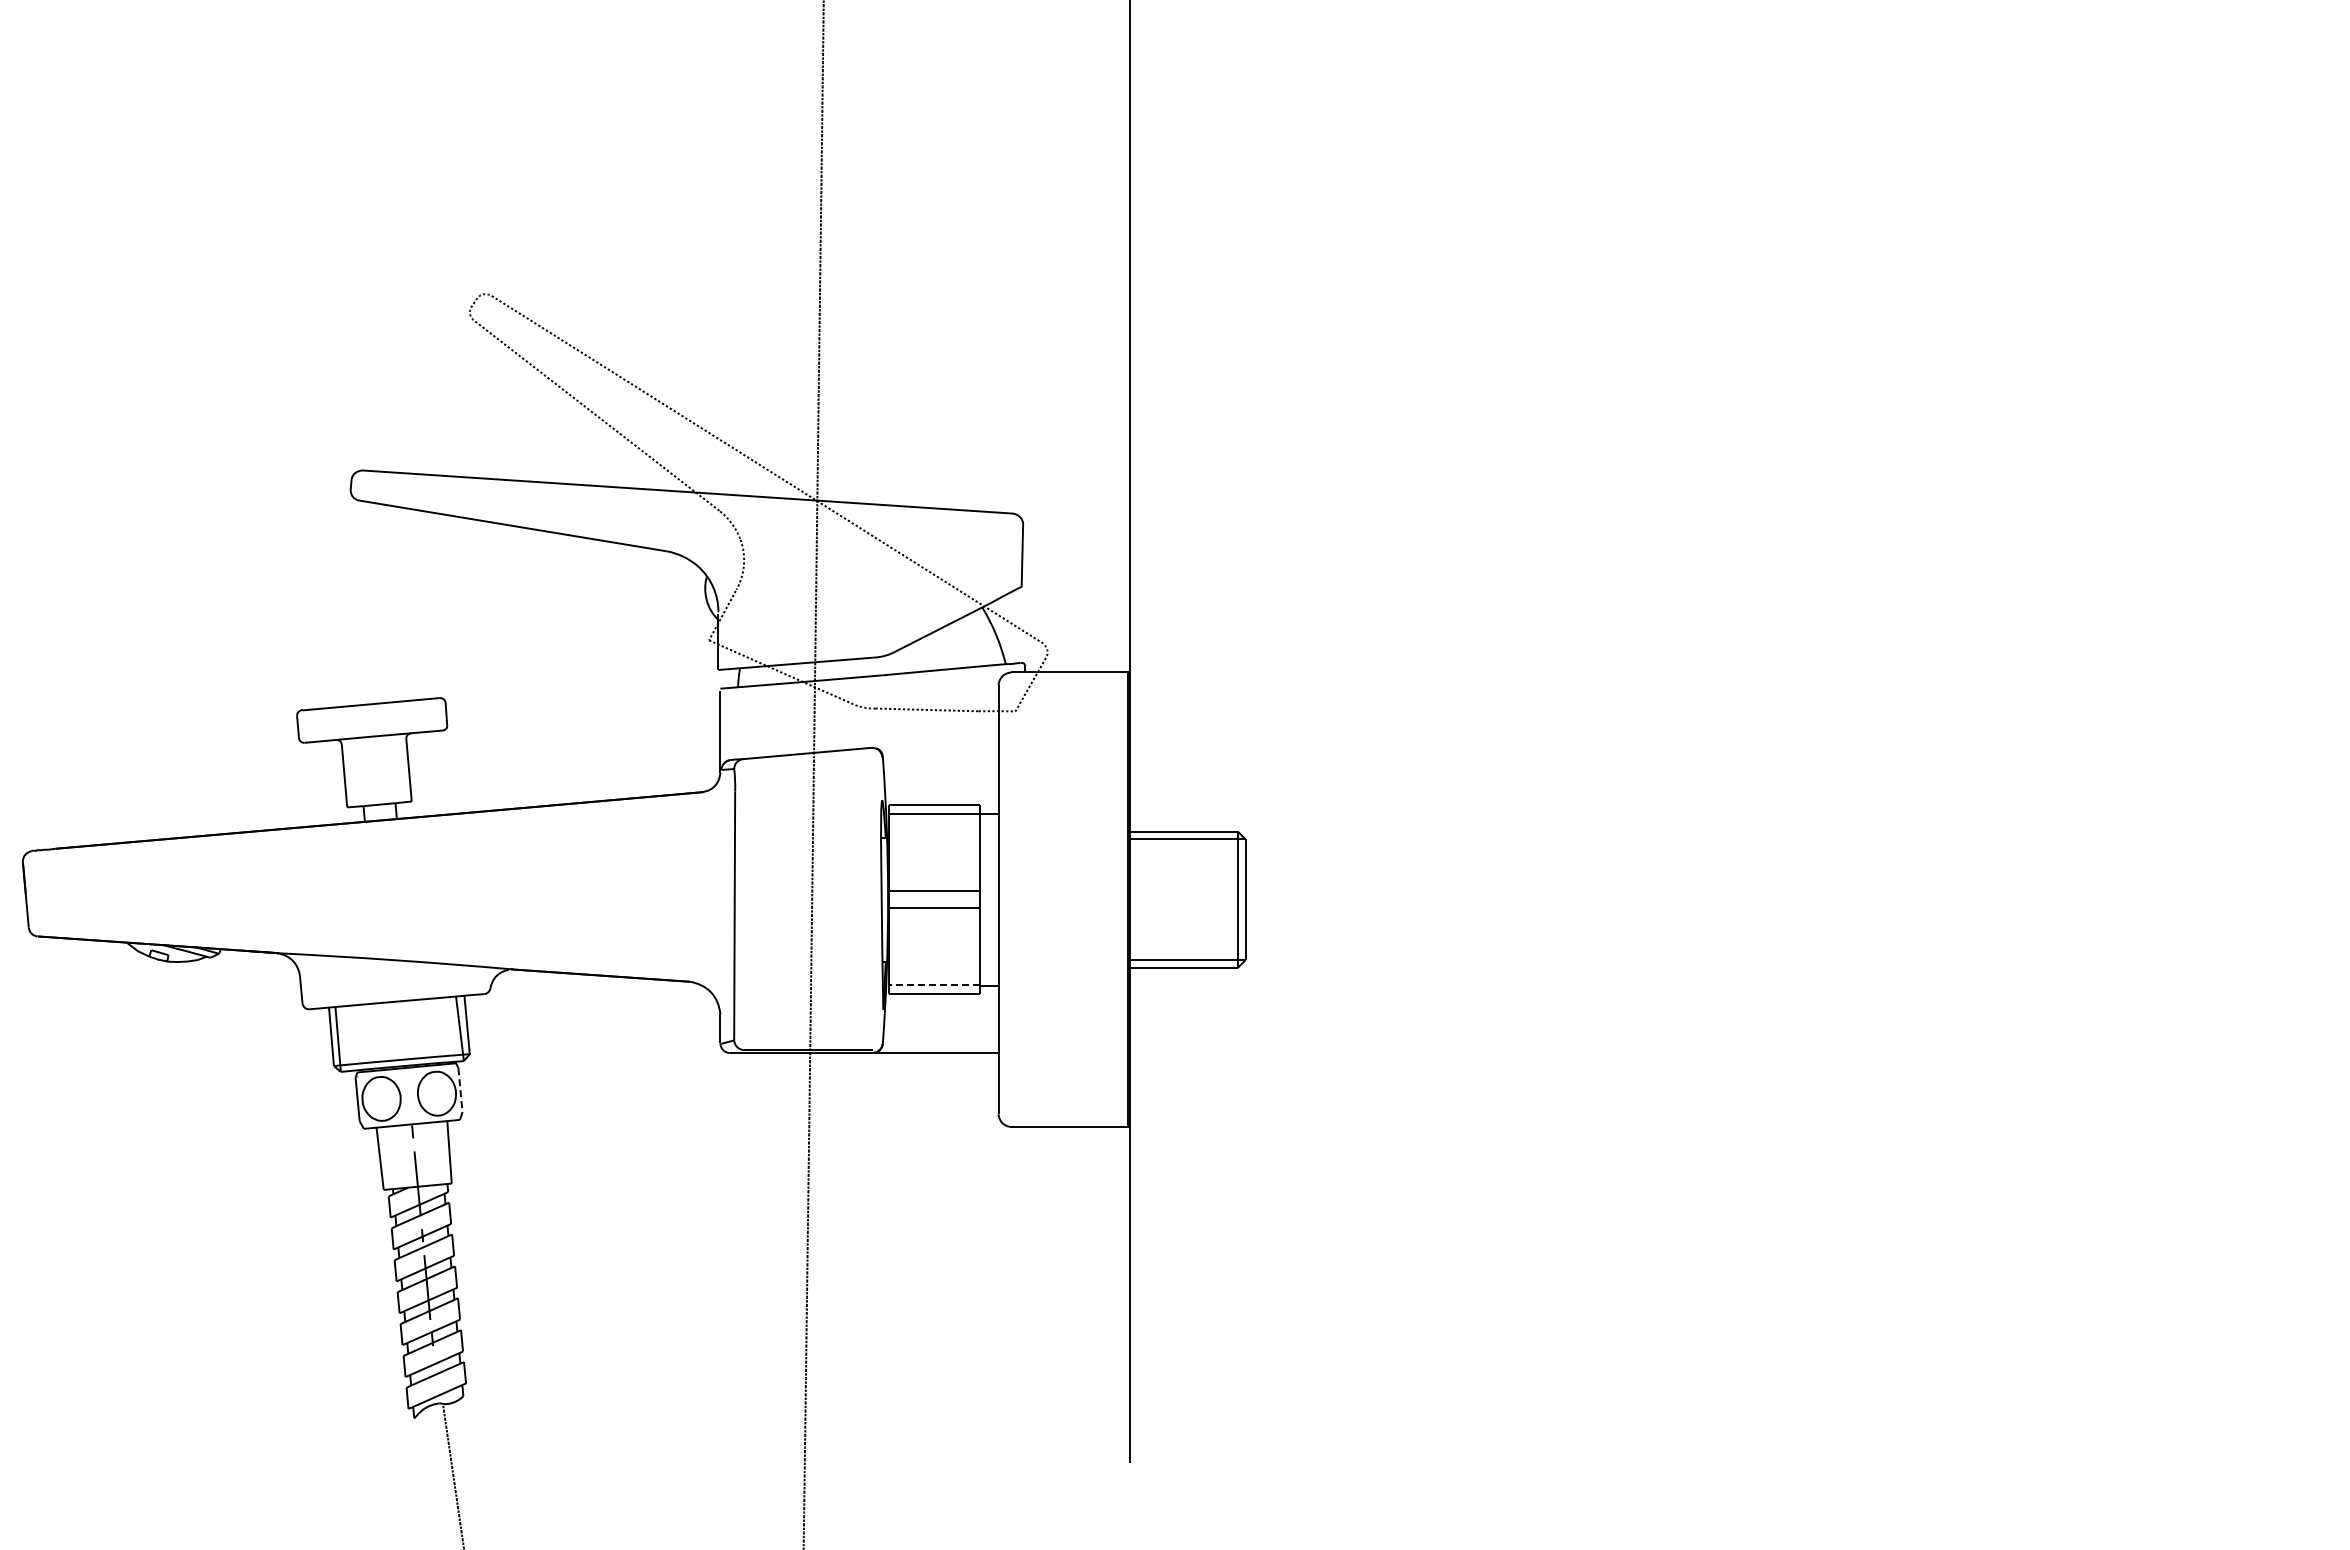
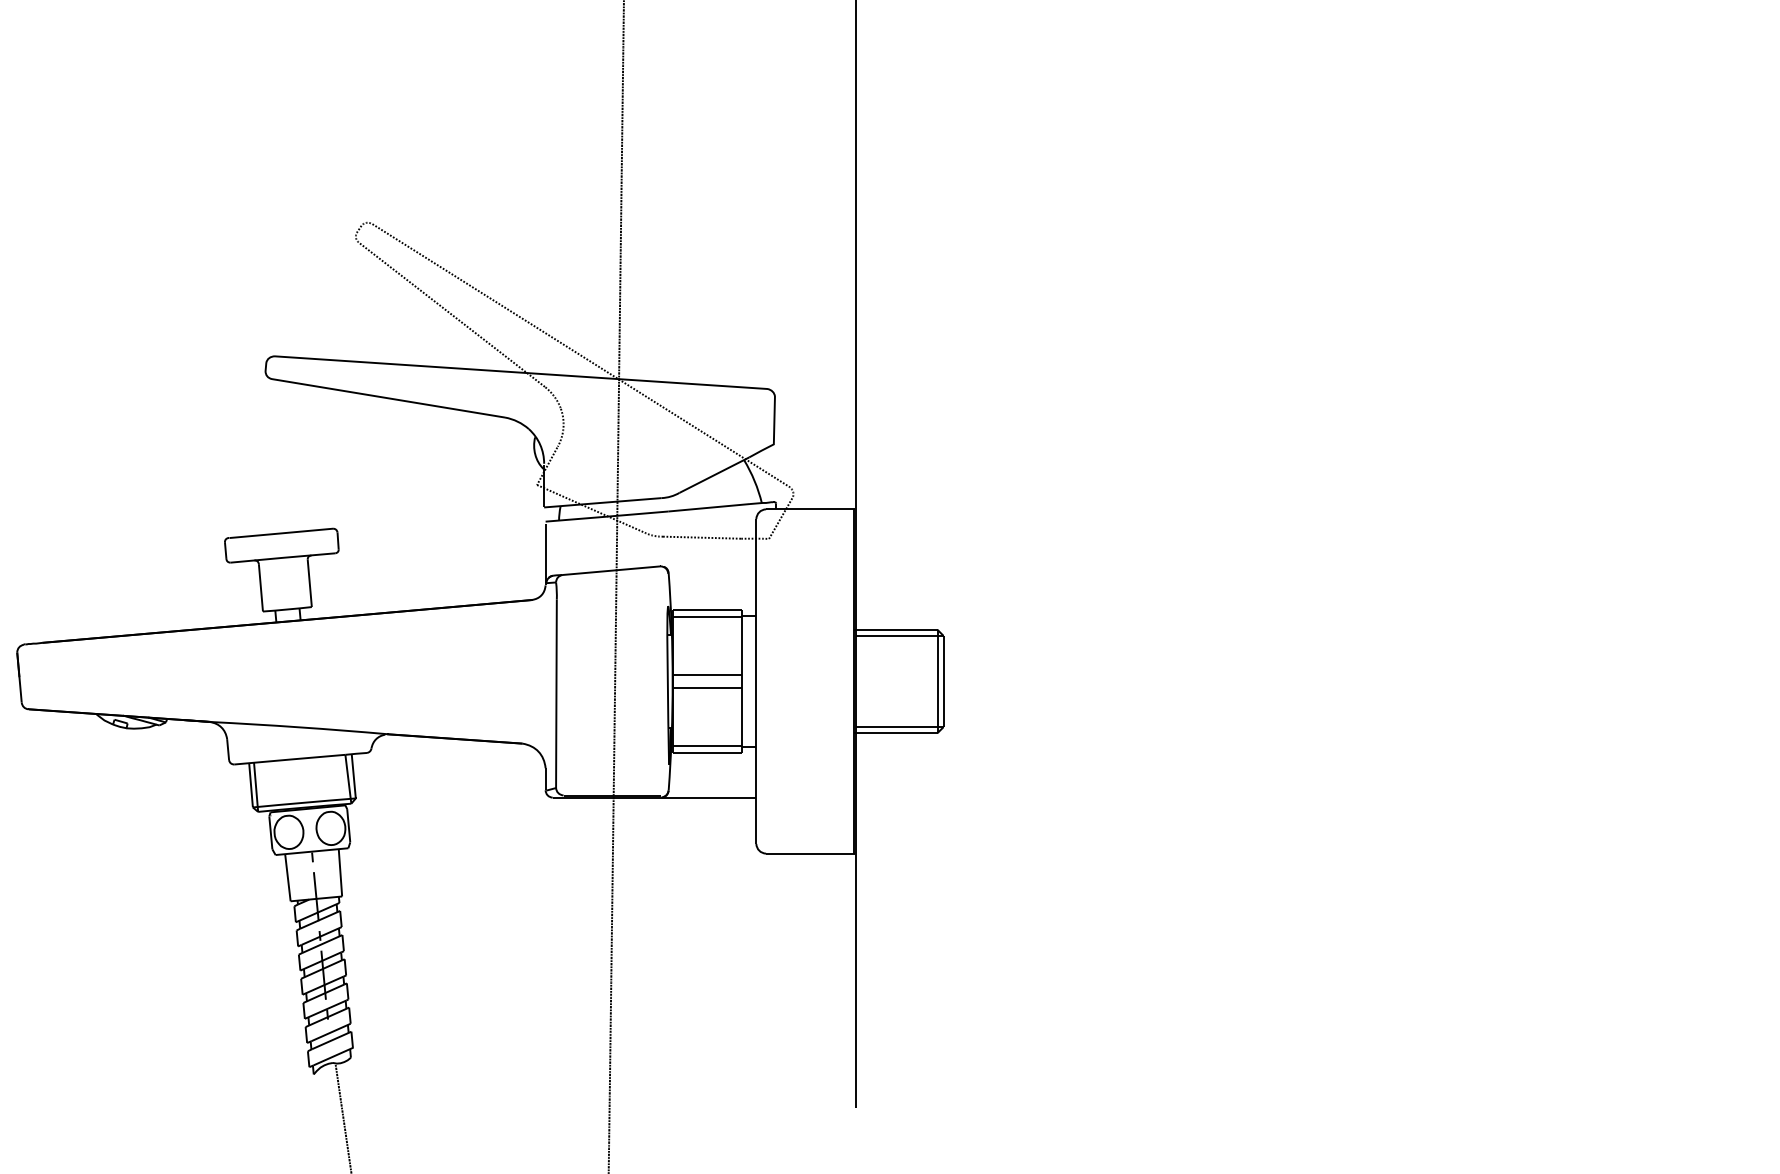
line: (934, 985) -> (707, 746), dashed -> solid
line: (460, 1090) -> (348, 825), dashed -> solid

